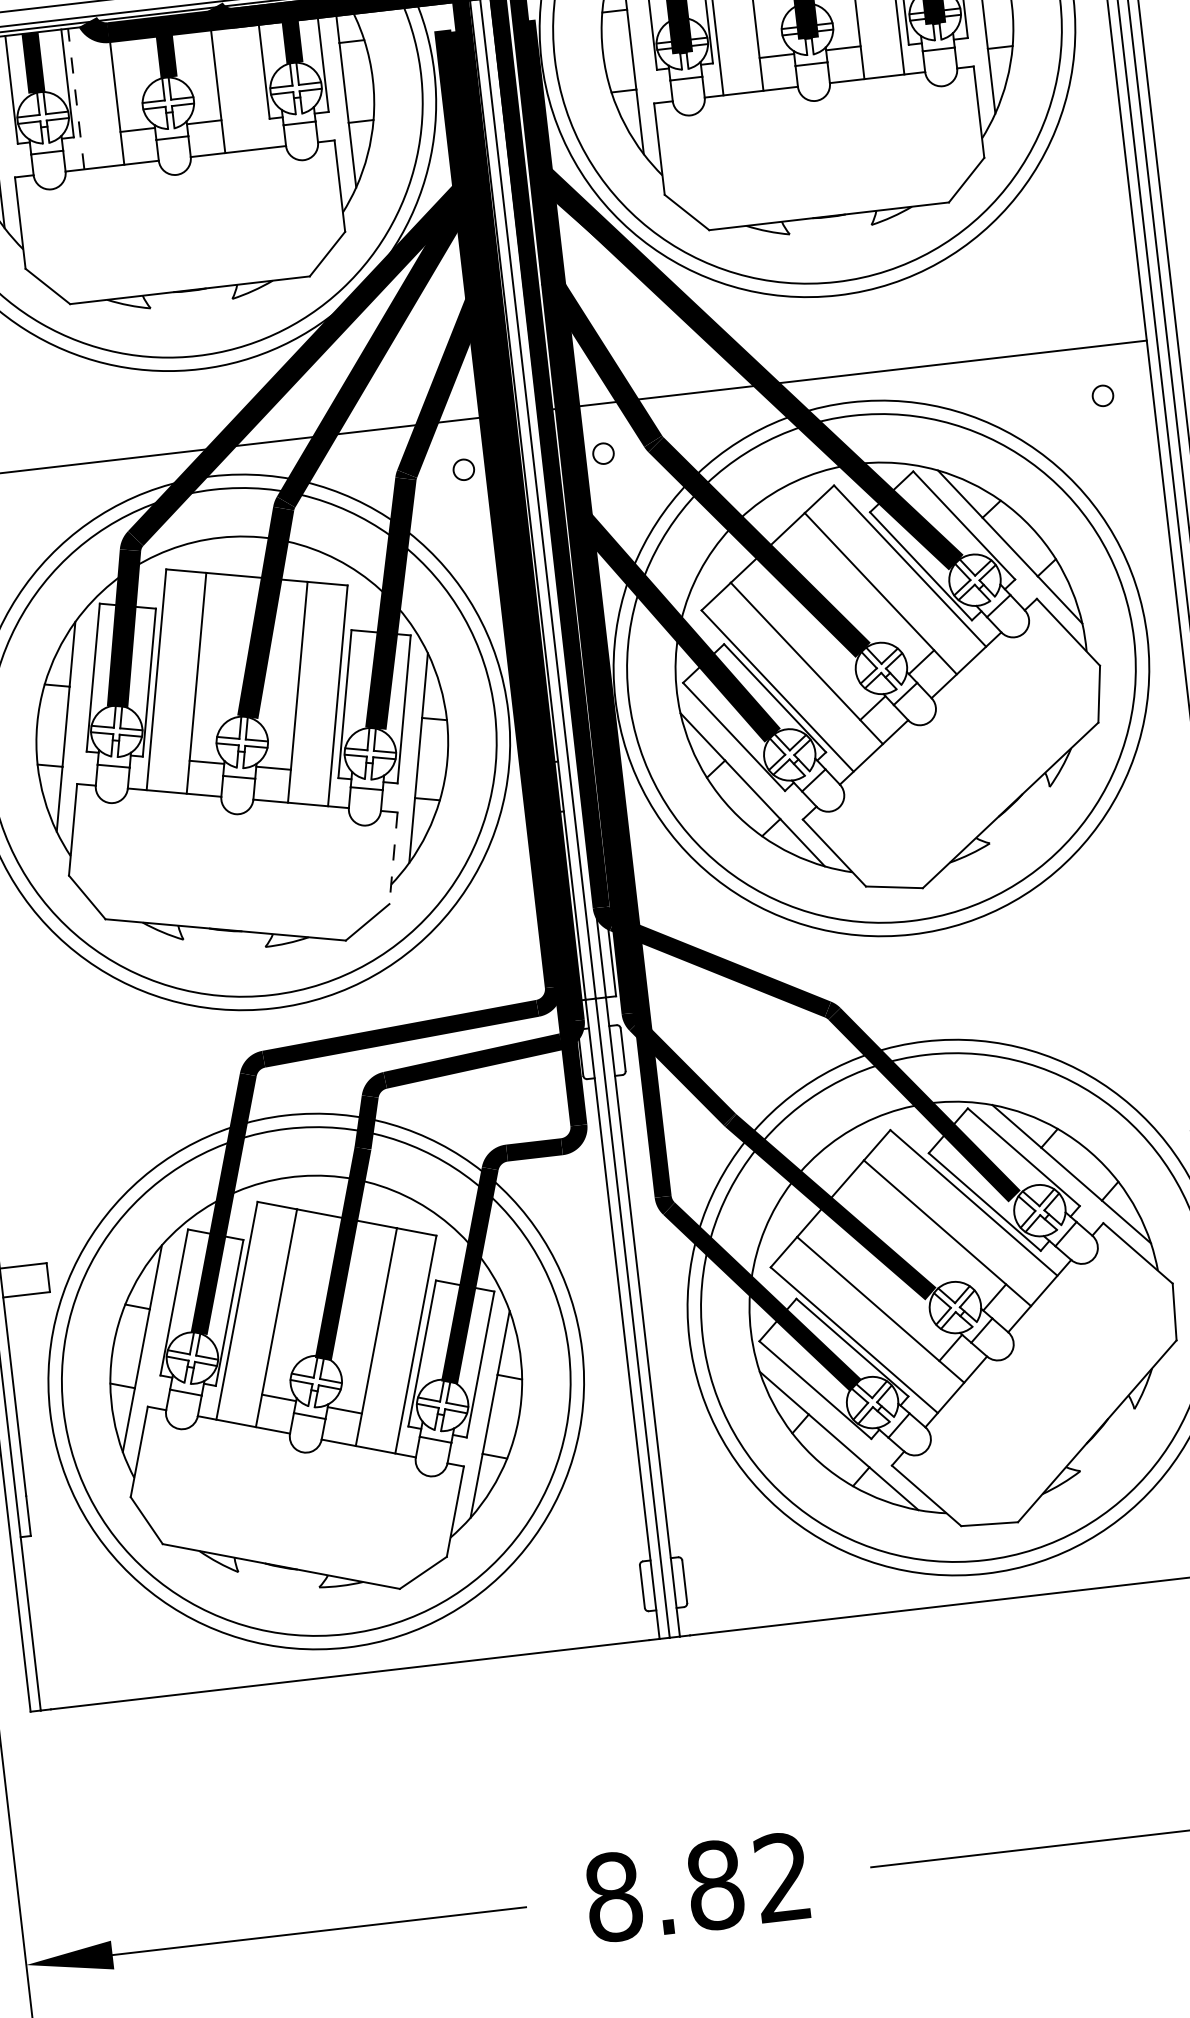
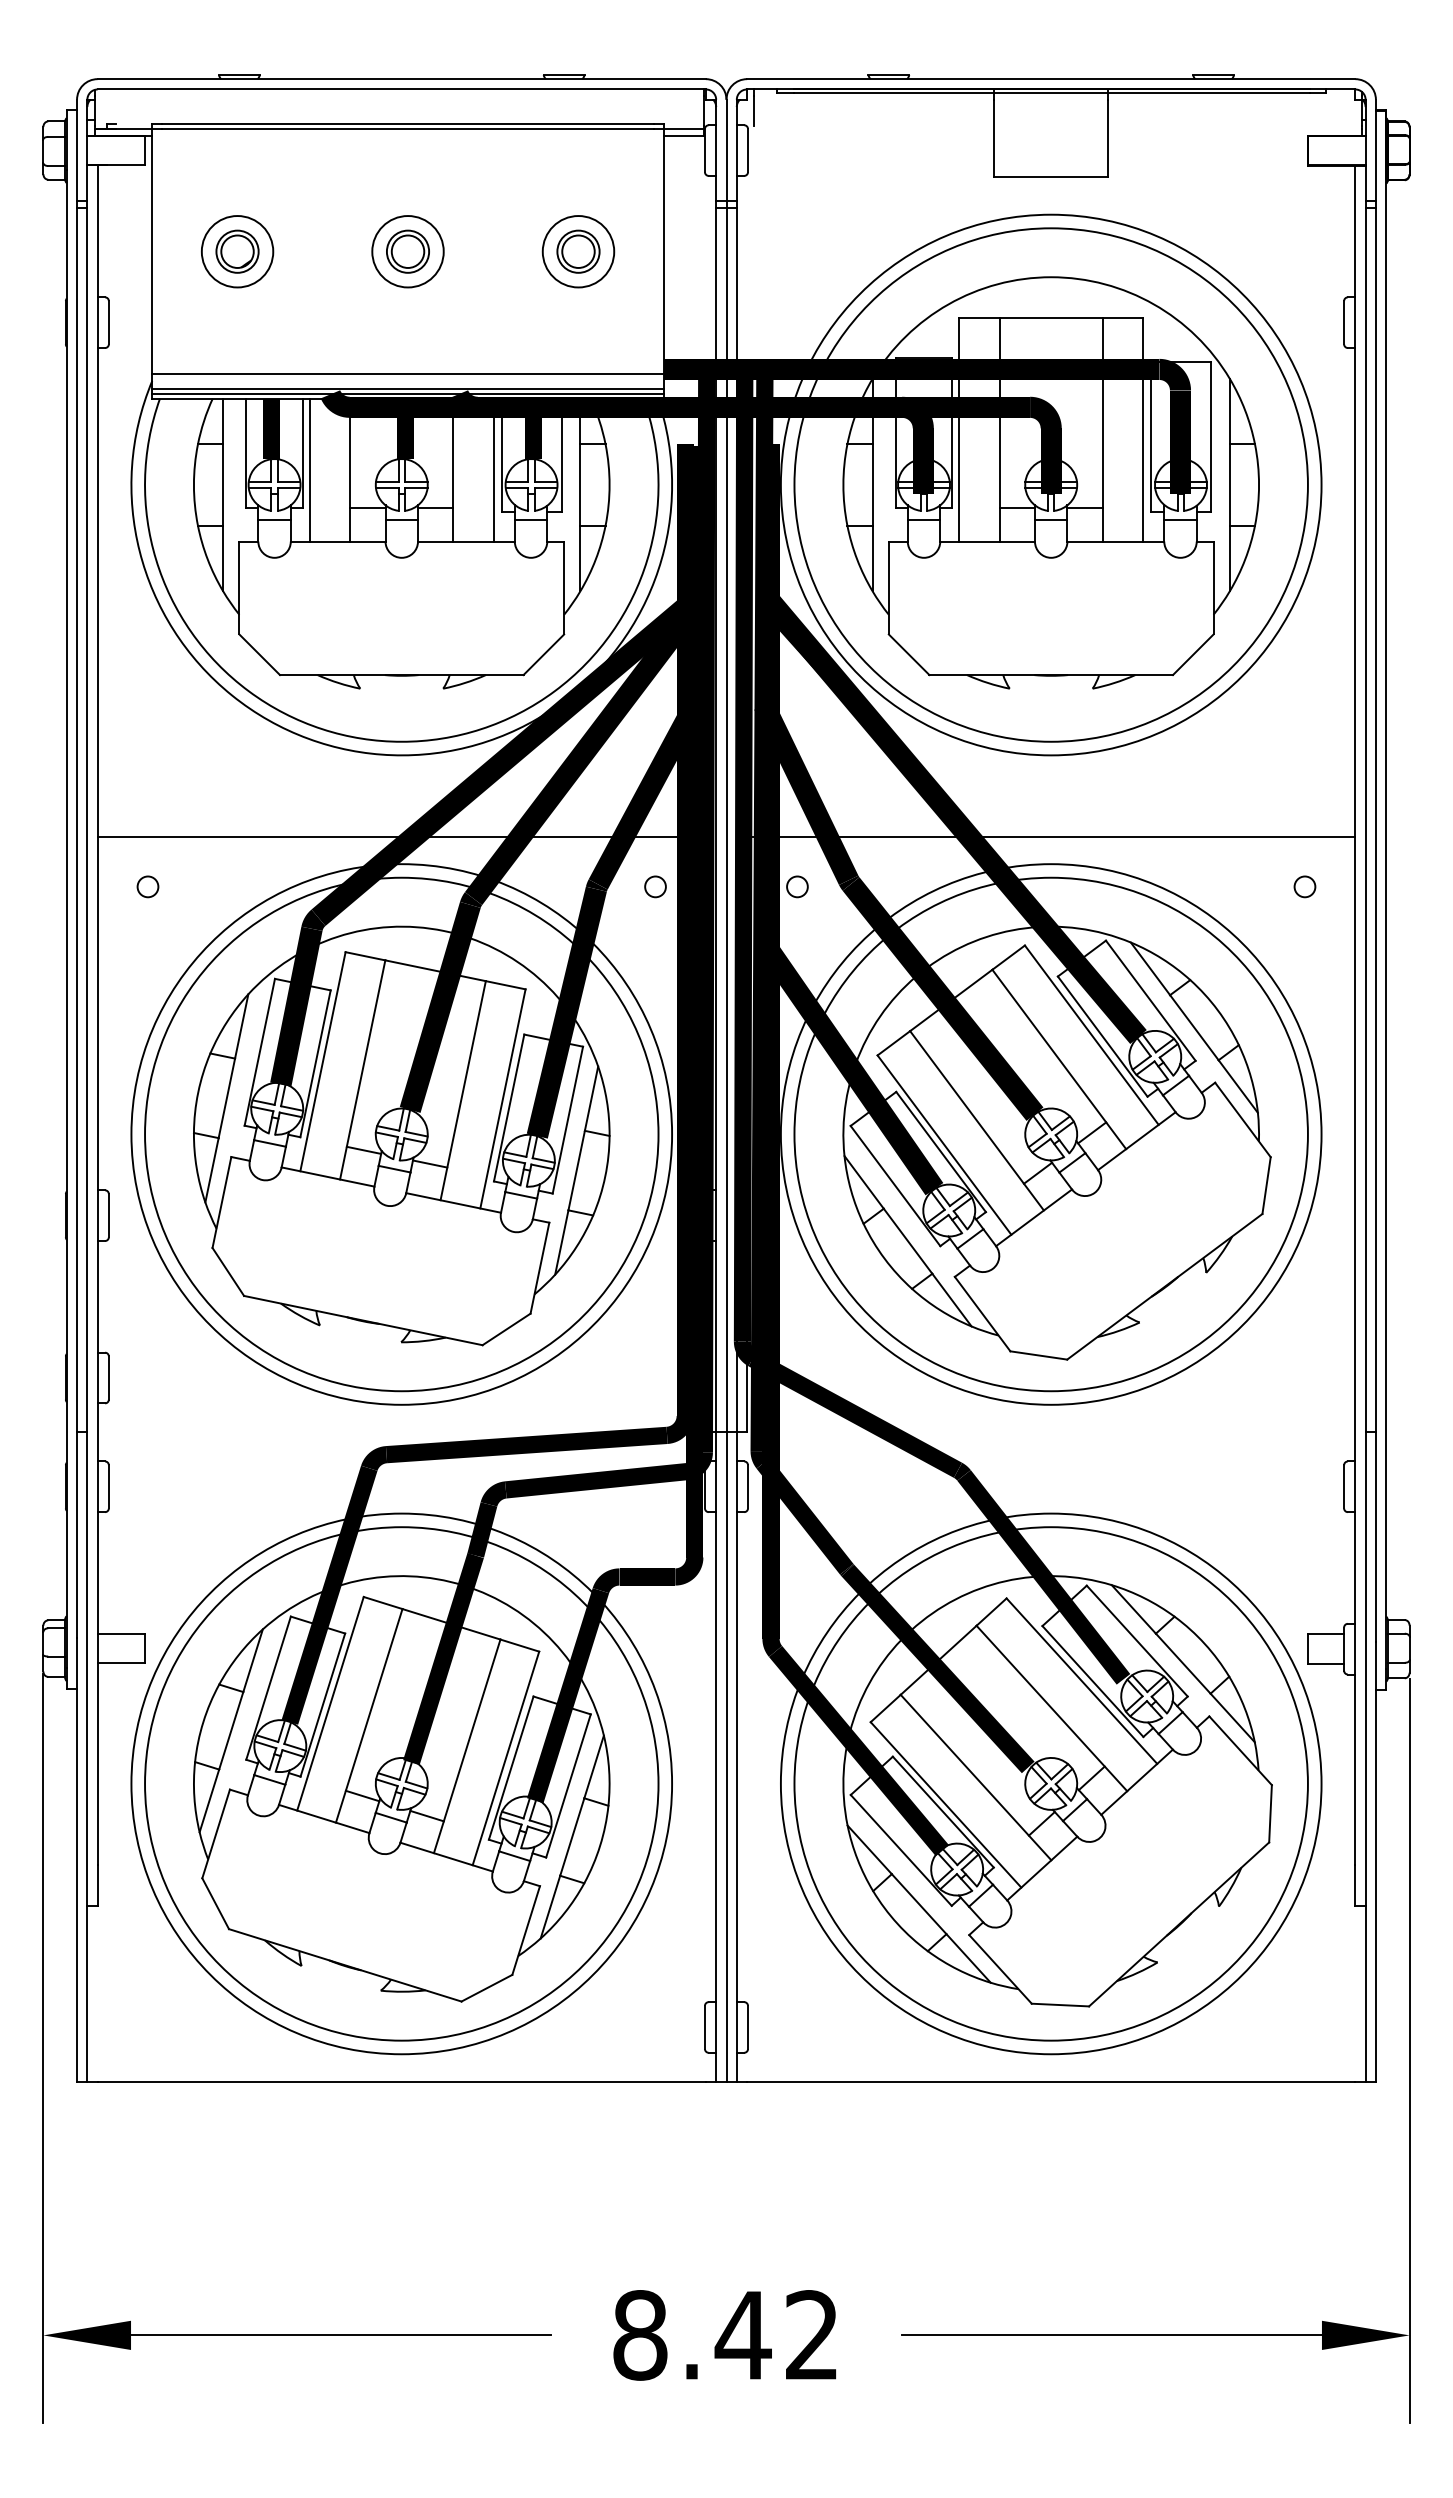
line: (256, 77) -> (493, 469), added
line: (75, 98) -> (309, 469), dashed -> solid
line: (393, 858) -> (539, 1268), dashed -> solid
text: (714, 1885) -> (742, 2335), 8.82 -> 8.42

